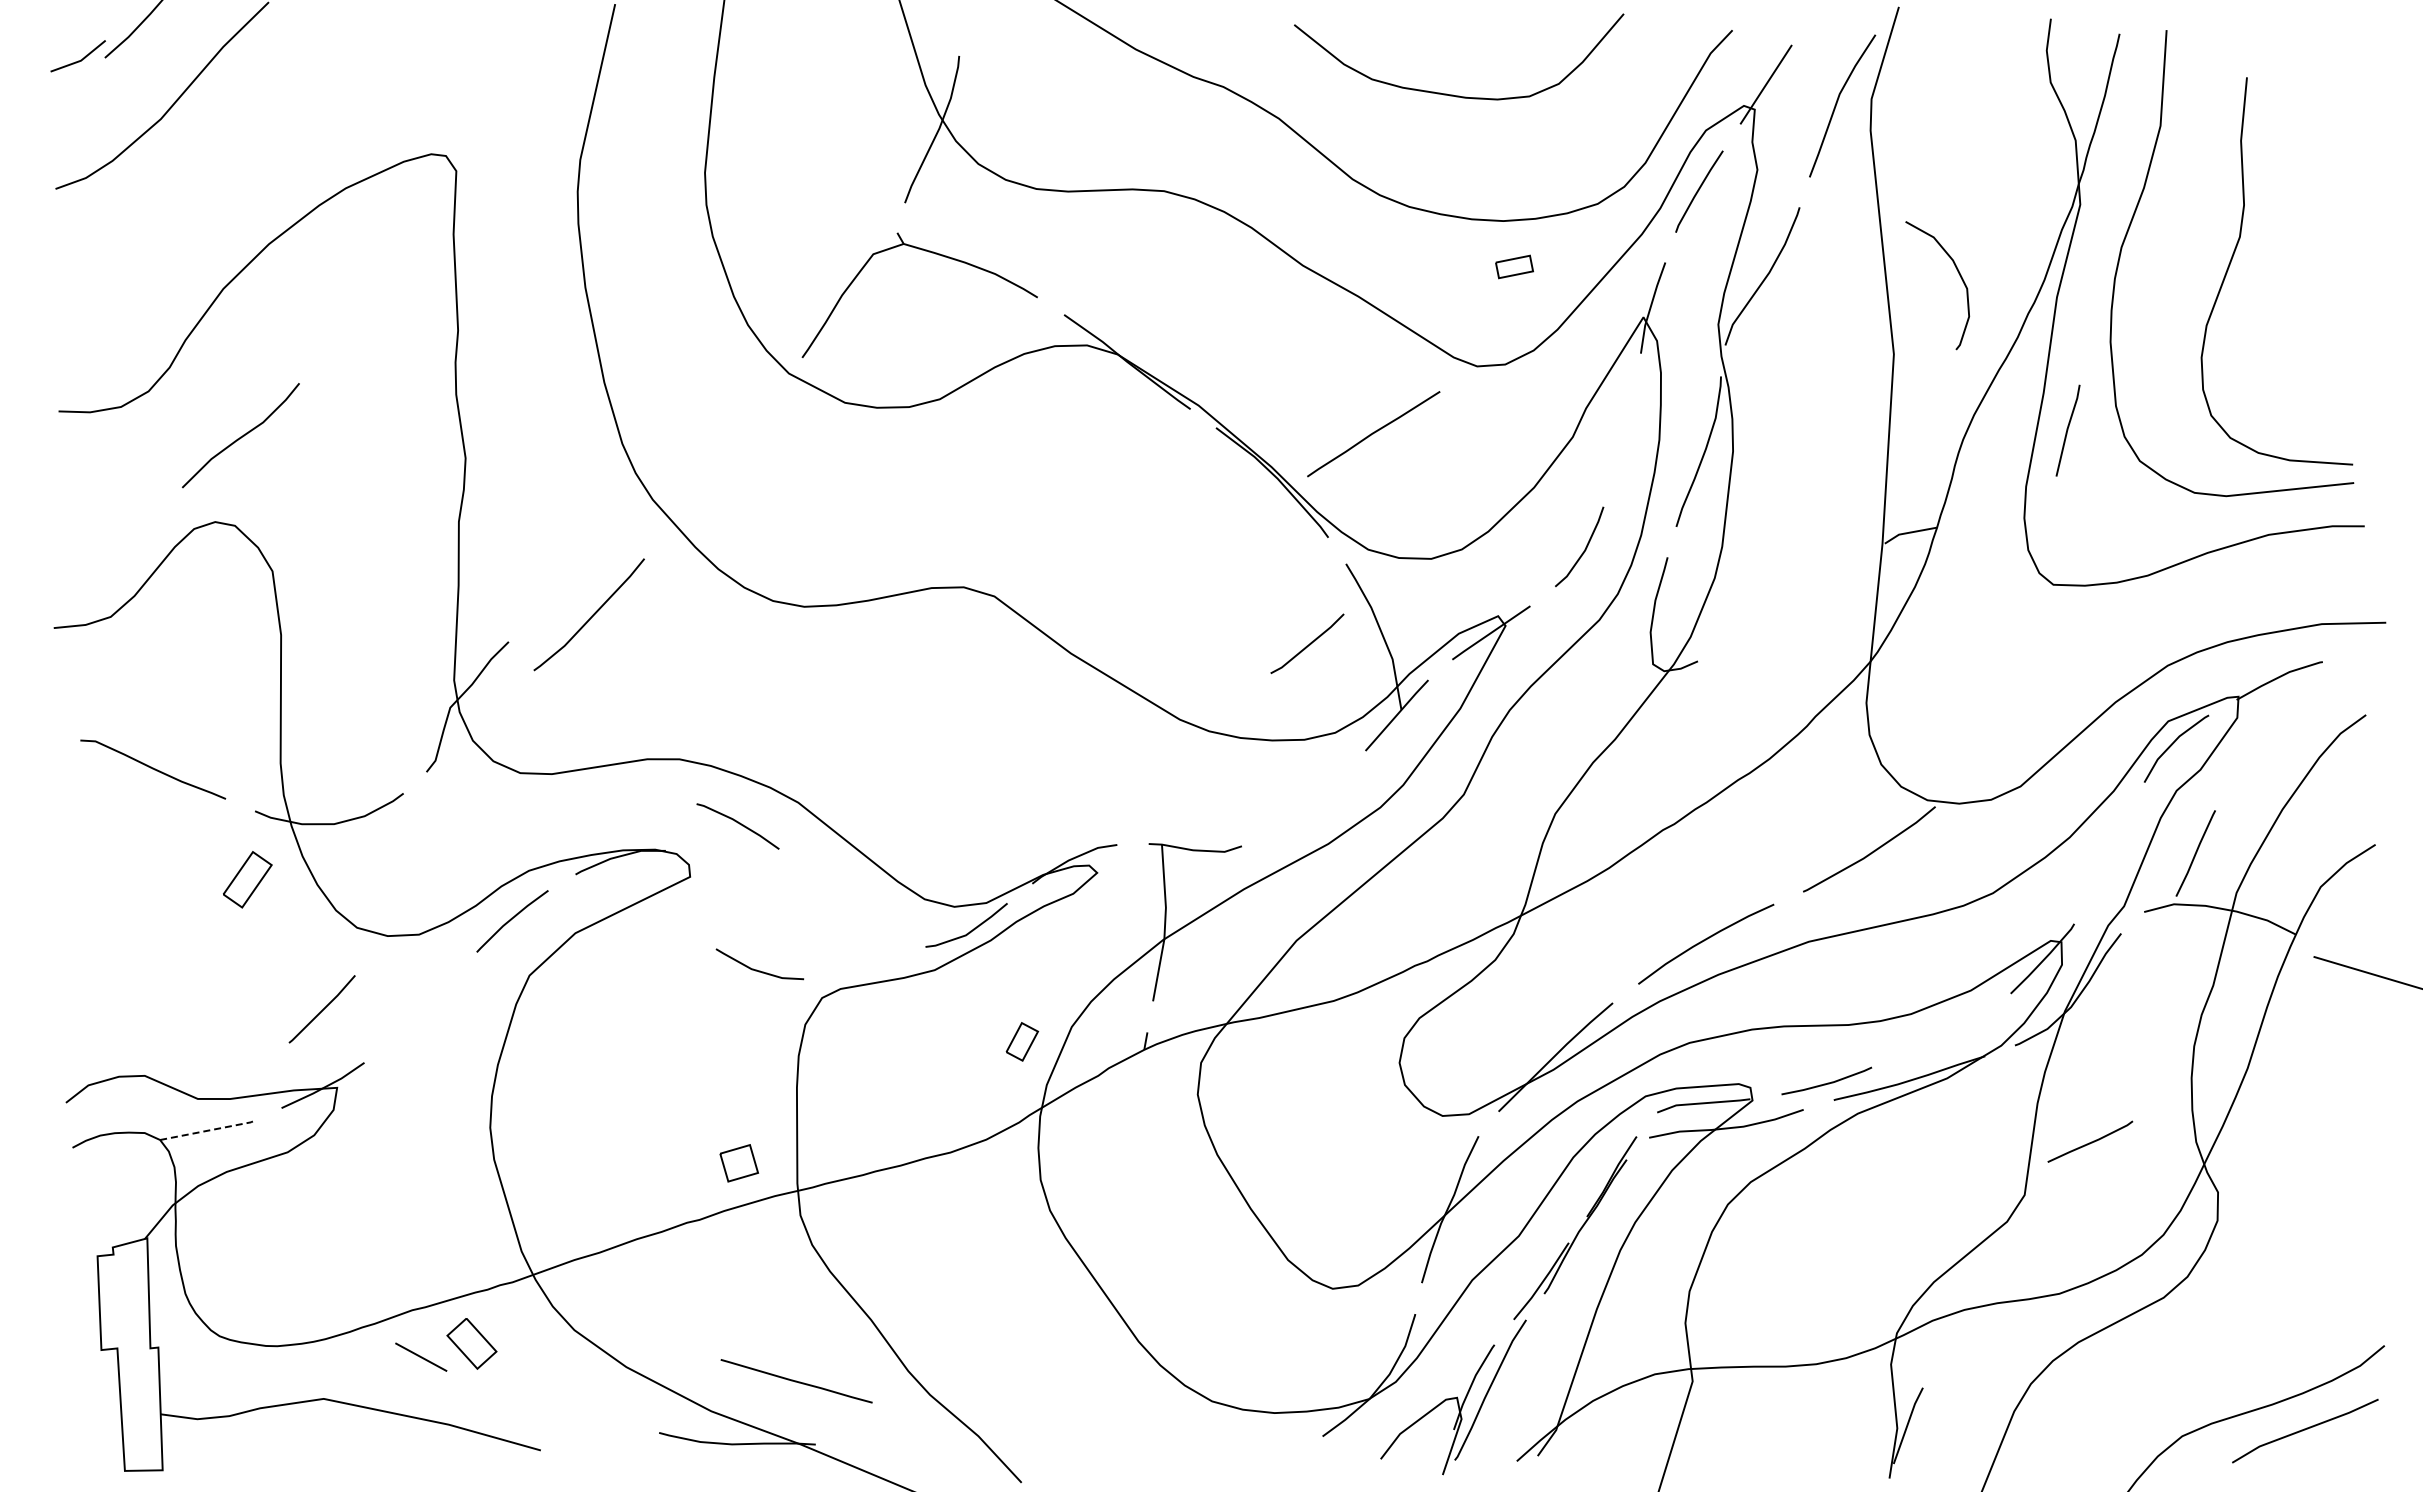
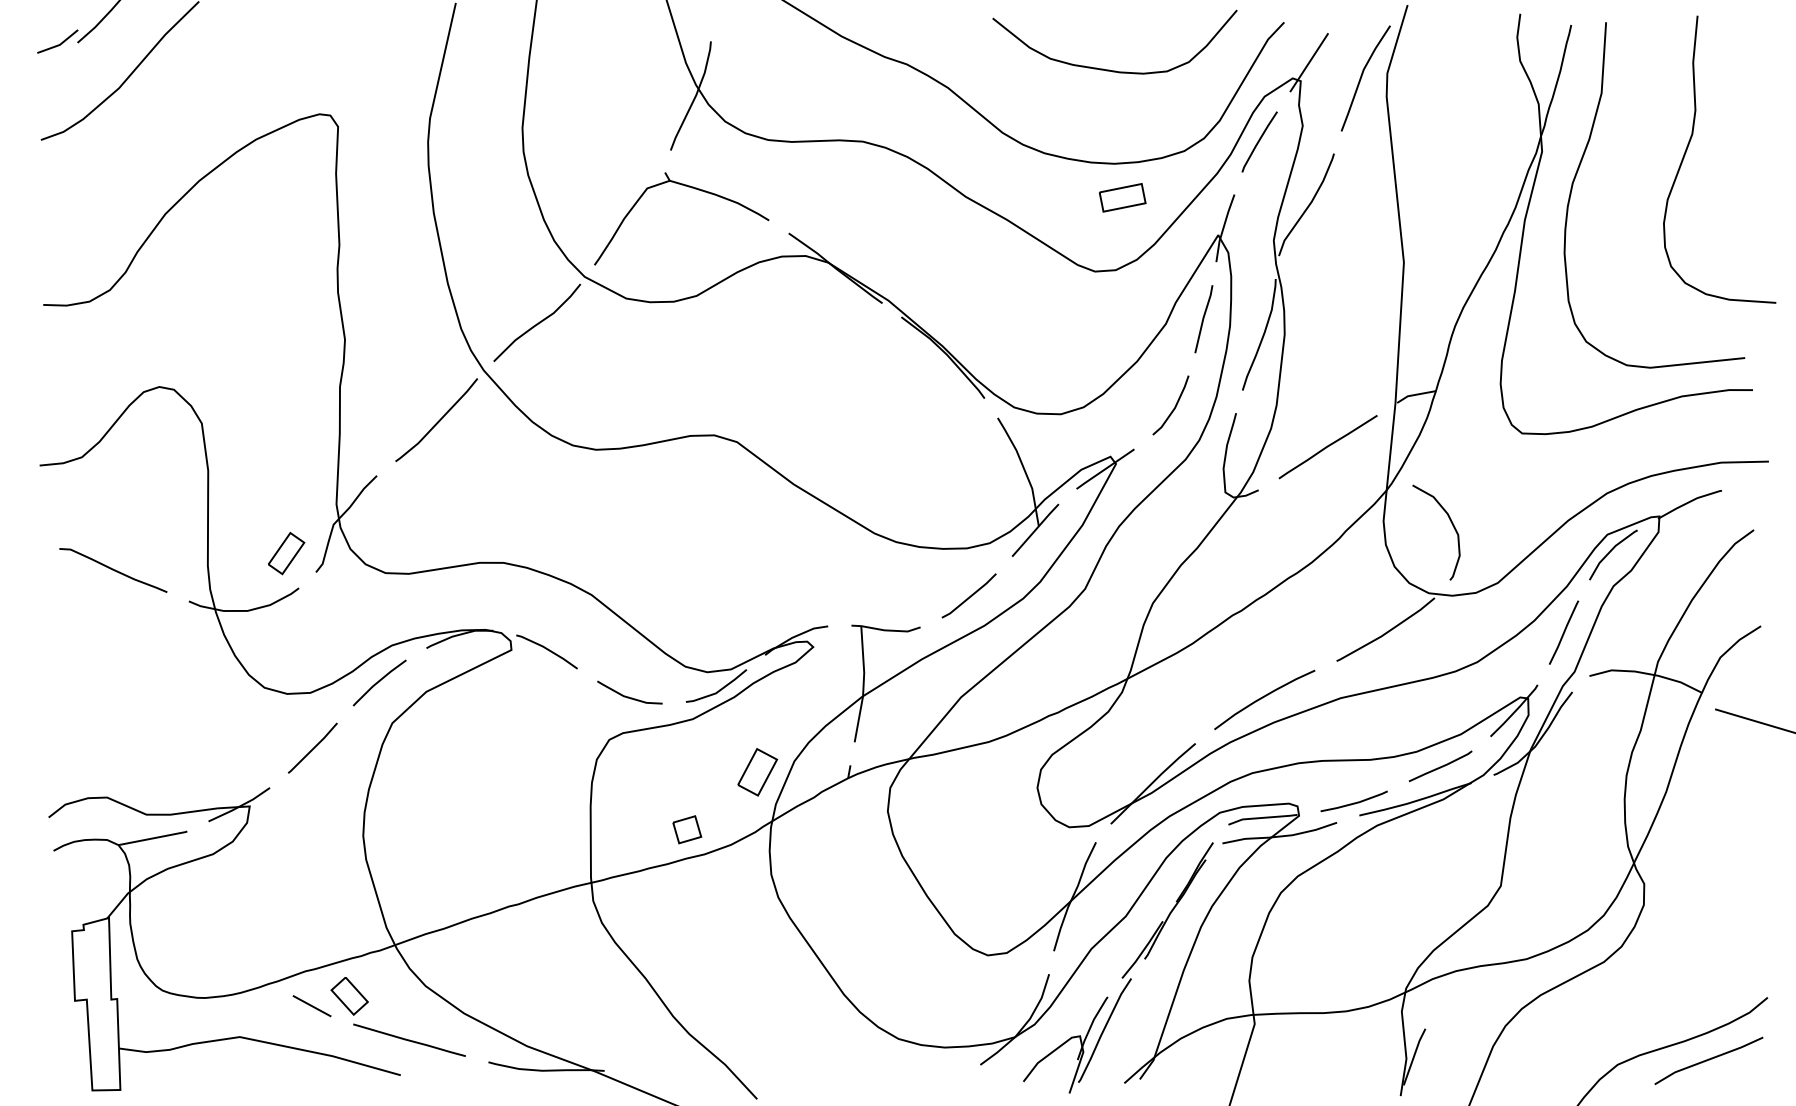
curve: (1453, 94) -> (1110, 69), moved
curve: (2235, 252) -> (1689, 145), moved
part: (1514, 266) -> (1122, 197), size x1.67
curve: (1959, 275) -> (1452, 525), moved
line: (2067, 430) -> (1203, 319), moved
curve: (1373, 434) -> (1328, 447), moved
curve: (240, 436) -> (536, 323), moved
curve: (591, 615) -> (438, 420), moved
line: (1308, 644) -> (969, 596), moved
line: (739, 824) -> (548, 650), moved
line: (2195, 853) -> (1563, 632), moved
part: (247, 879) -> (286, 553), moved
line: (757, 969) -> (628, 696), moved
line: (322, 1009) -> (313, 748), moved
part: (1022, 1041) -> (757, 772), size x1.67
line: (208, 1130) -> (154, 838), dashed -> solid
line: (2091, 1141) -> (1441, 766), moved
part: (739, 1163) -> (687, 829), moved
line: (796, 1381) -> (409, 1040), moved

